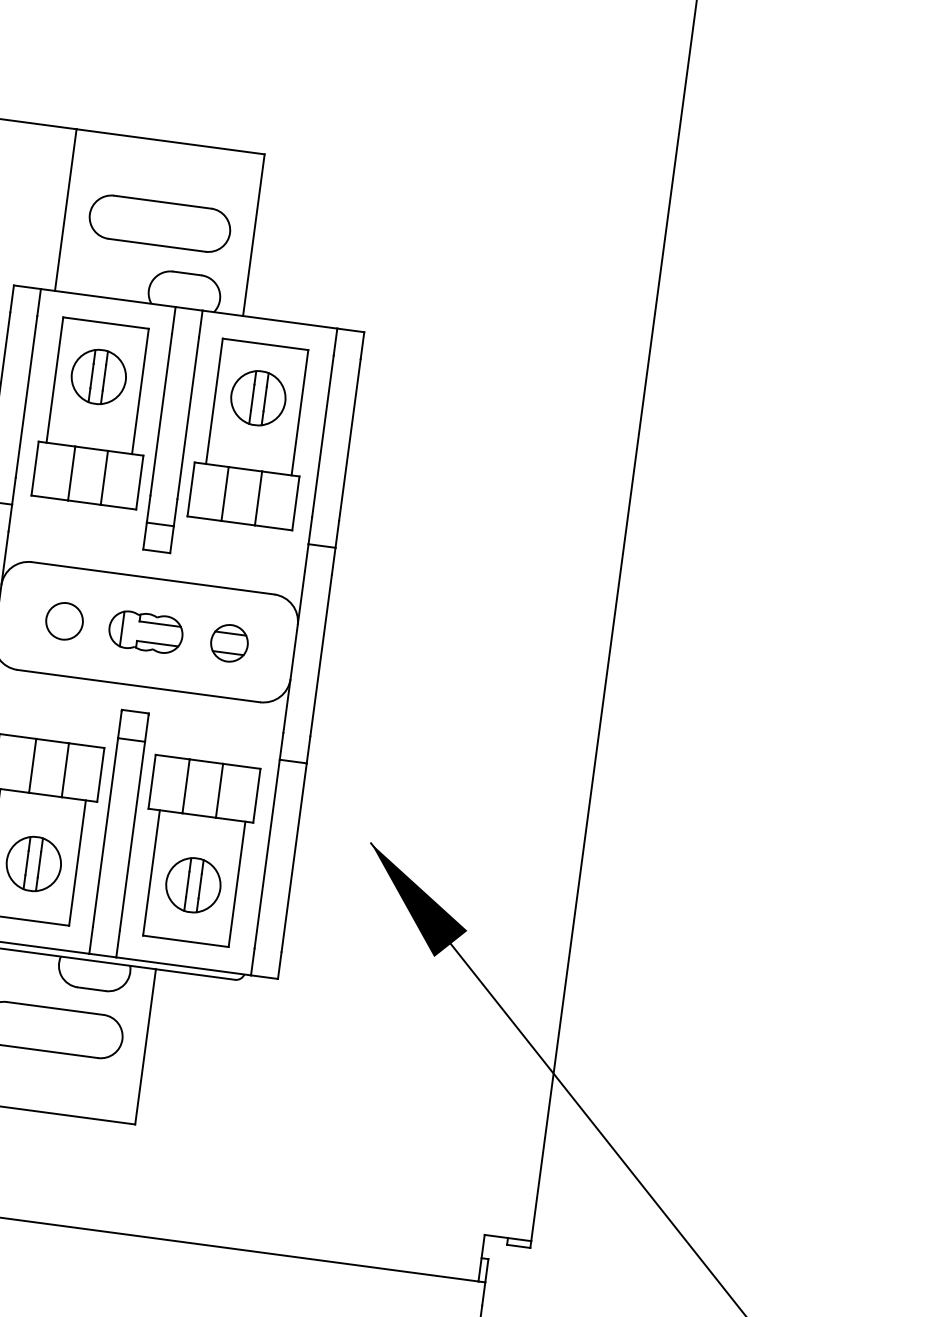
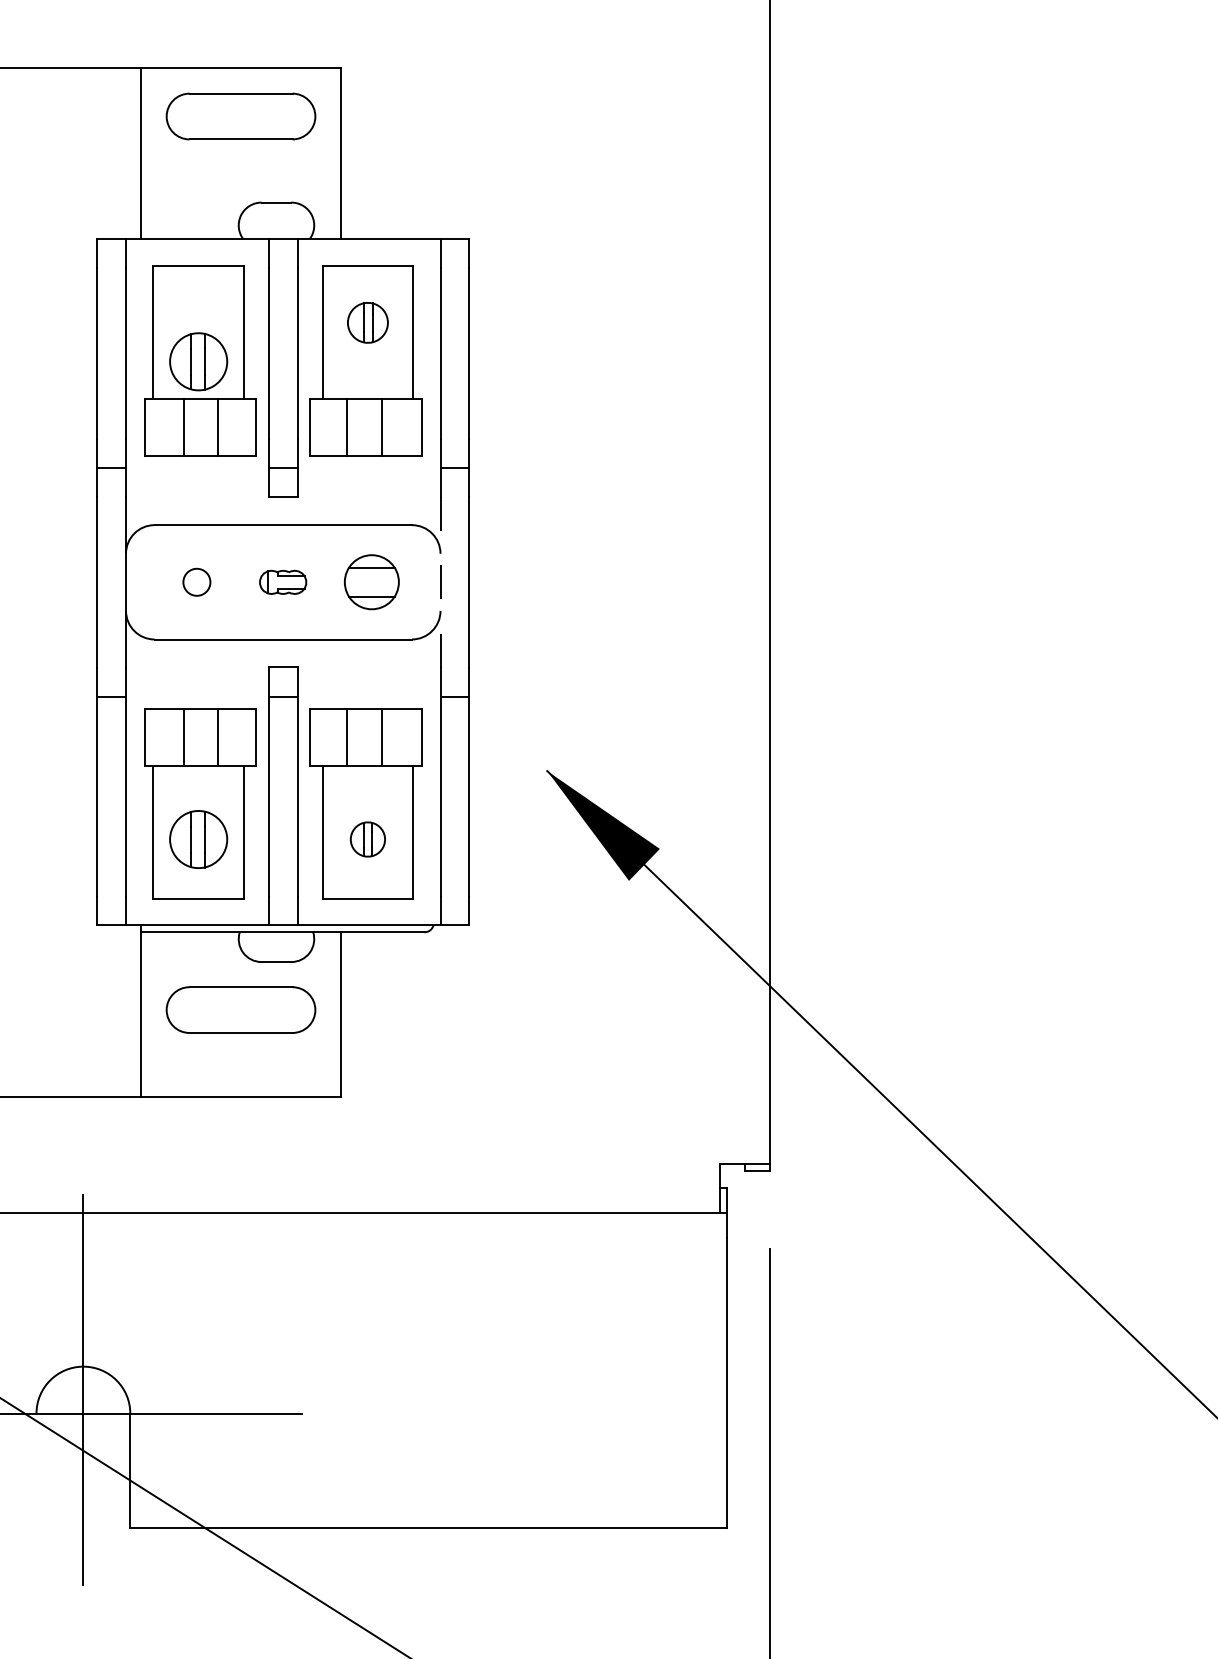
part: (159, 223) -> (240, 116), moved
part: (98, 376) -> (198, 361), moved
part: (258, 397) -> (367, 322), size x0.7
circle: (64, 621) -> (196, 582), size x0.7
part: (145, 632) -> (282, 582), size x0.6
part: (229, 643) -> (371, 582), size x1.4
line: (294, 652) -> (440, 582), solid -> dashed
part: (193, 885) -> (367, 839), size x0.6

